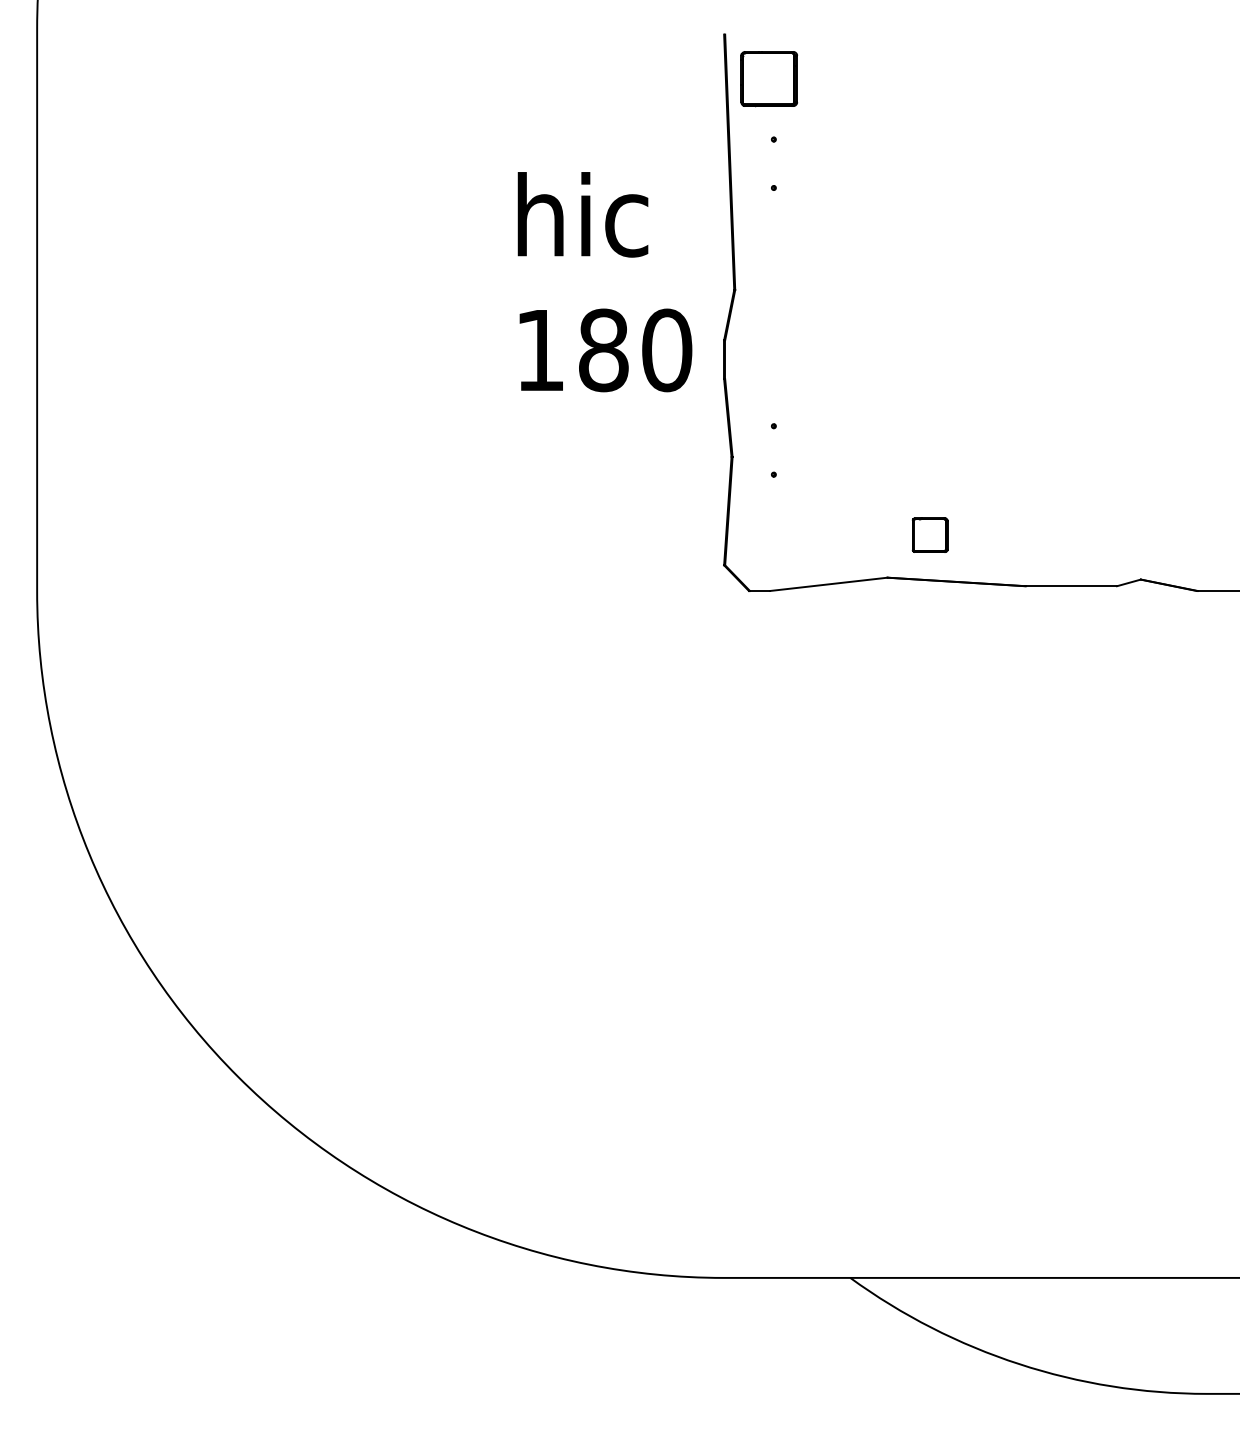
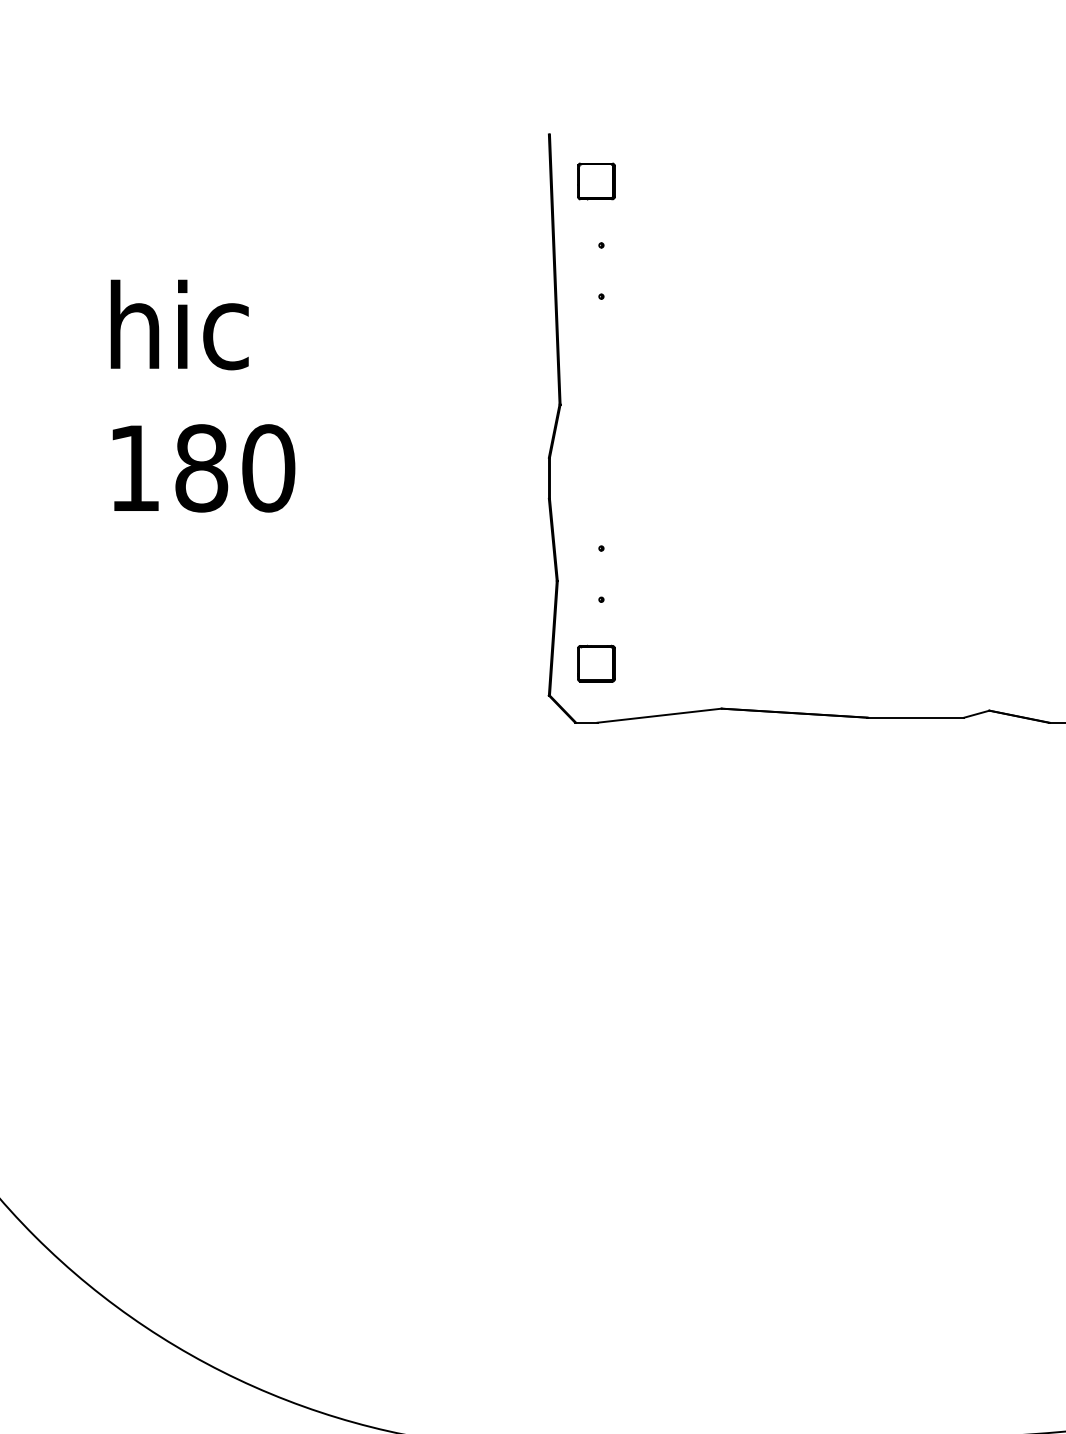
part: (768, 78) -> (595, 180), size x0.62
text: (604, 282) -> (202, 396), moved
part: (929, 534) -> (595, 663), moved

